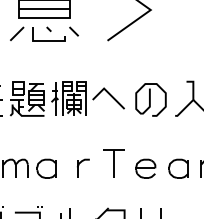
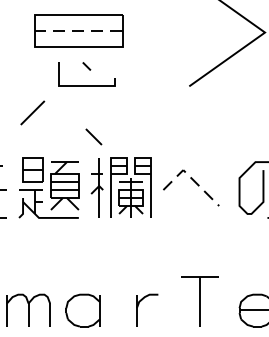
line: (43, 8) -> (77, 29), solid -> dashed
line: (73, 31) -> (92, 136), moved
line: (17, 33) -> (33, 112), moved
line: (108, 92) -> (190, 176), solid -> dashed

